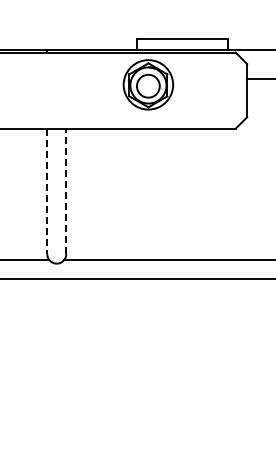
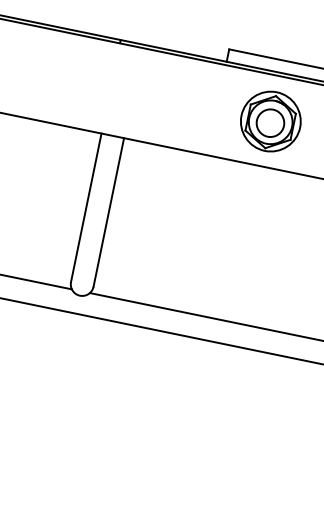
part: (148, 84) -> (271, 121), moved
line: (47, 191) -> (86, 207), dashed -> solid
line: (66, 191) -> (109, 212), dashed -> solid

